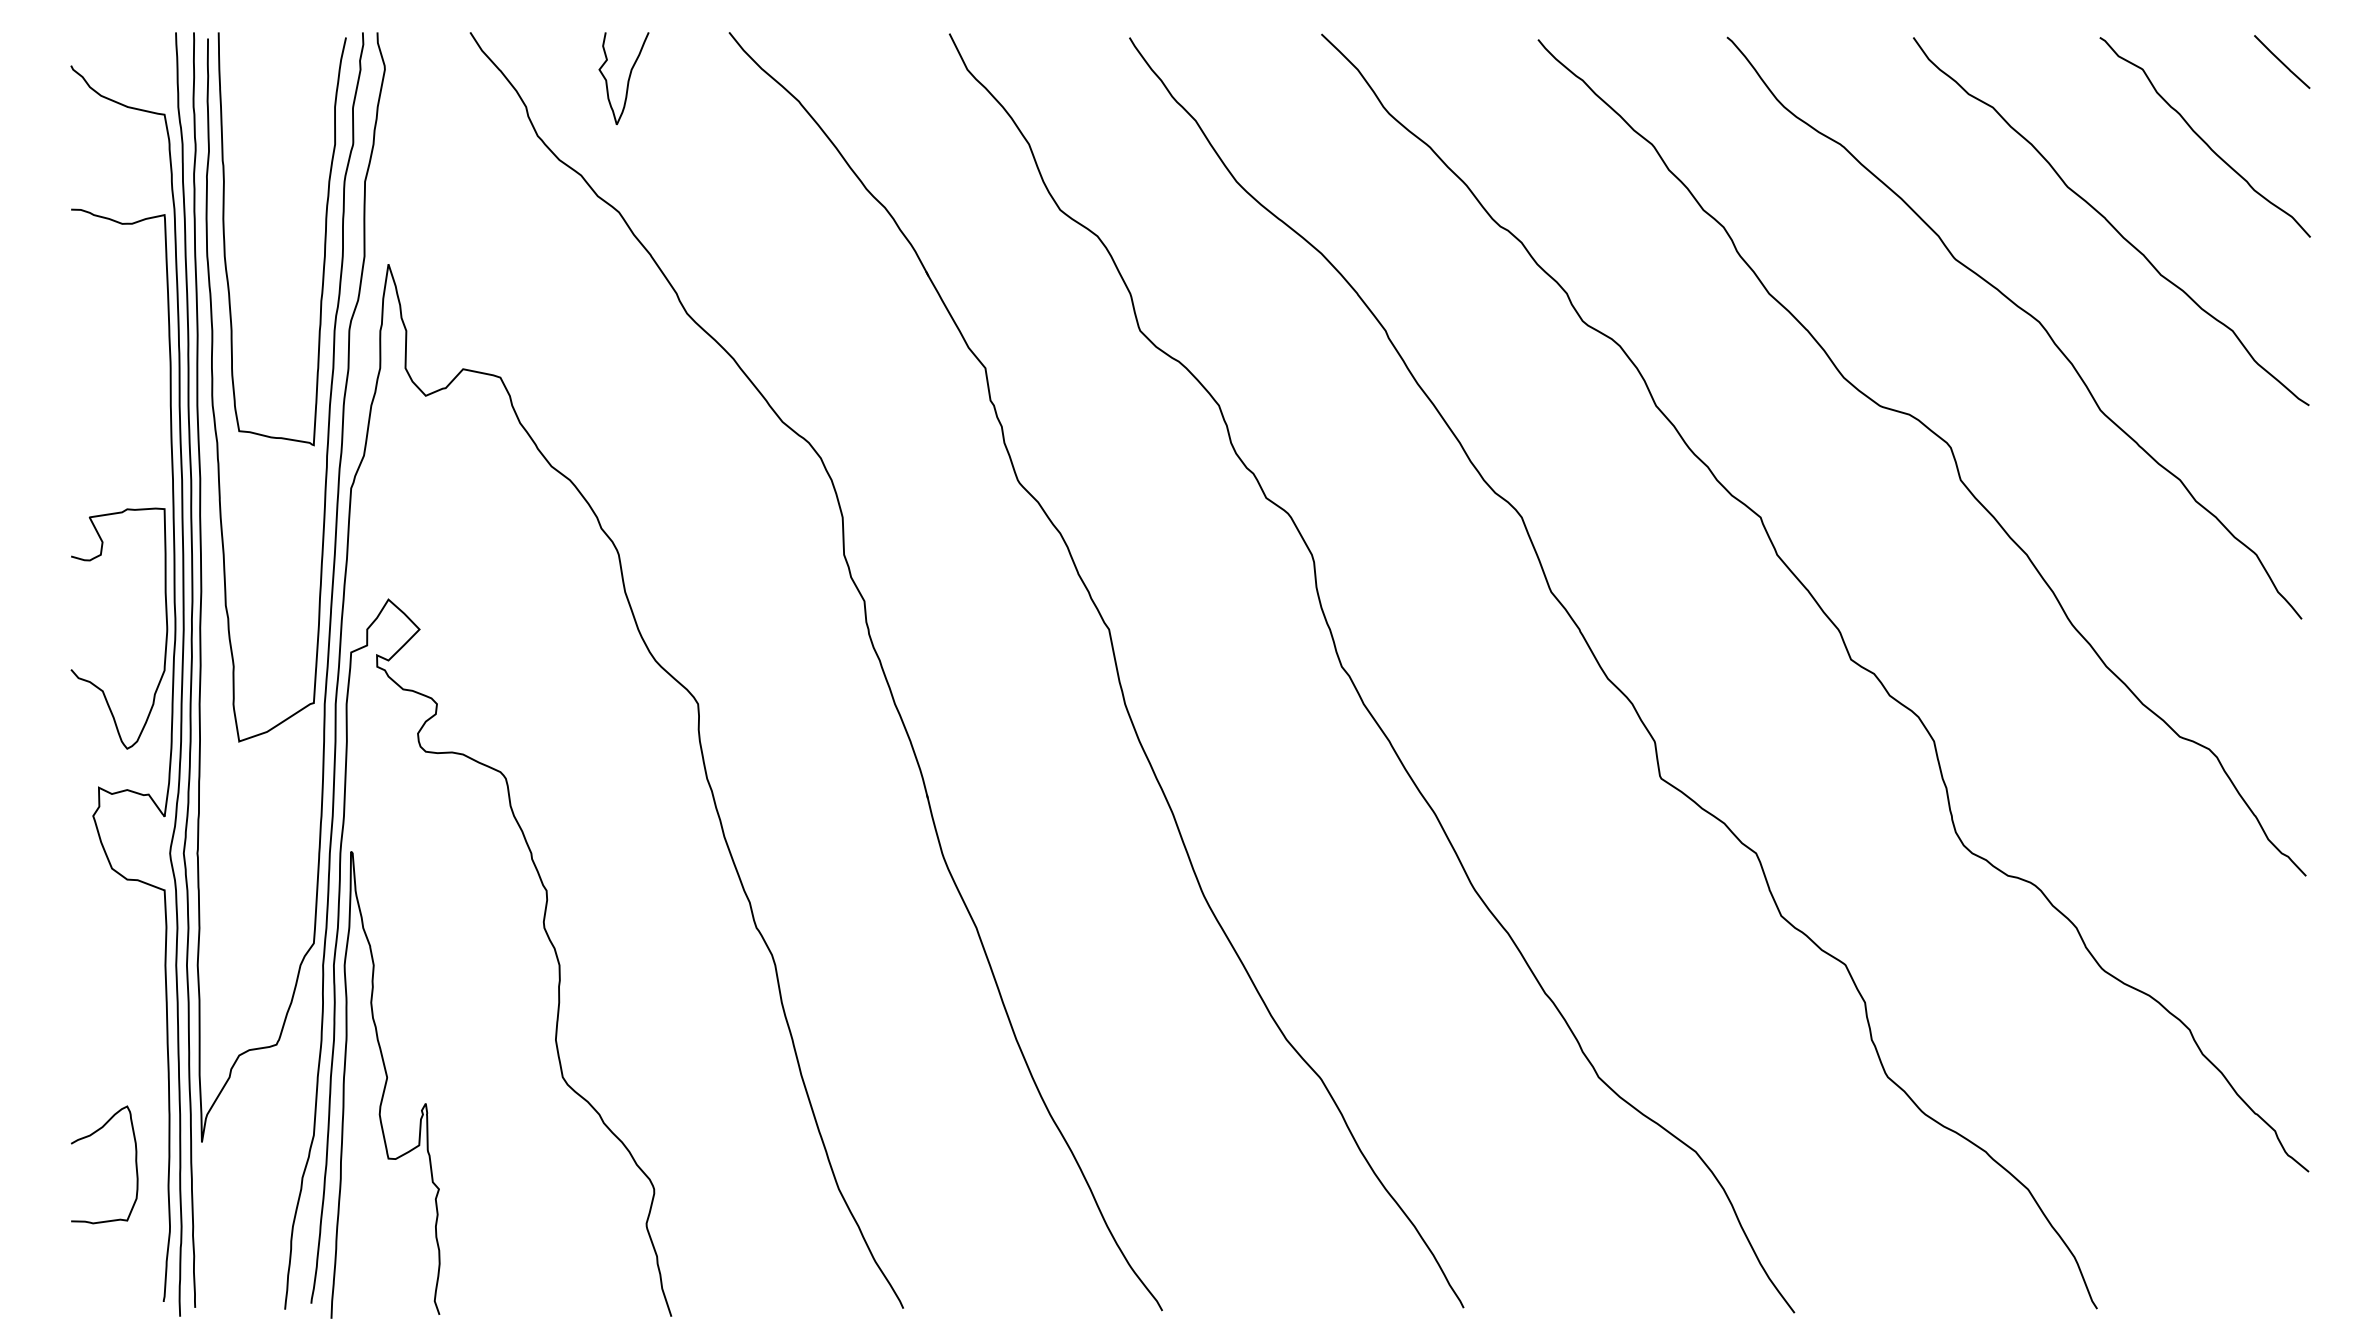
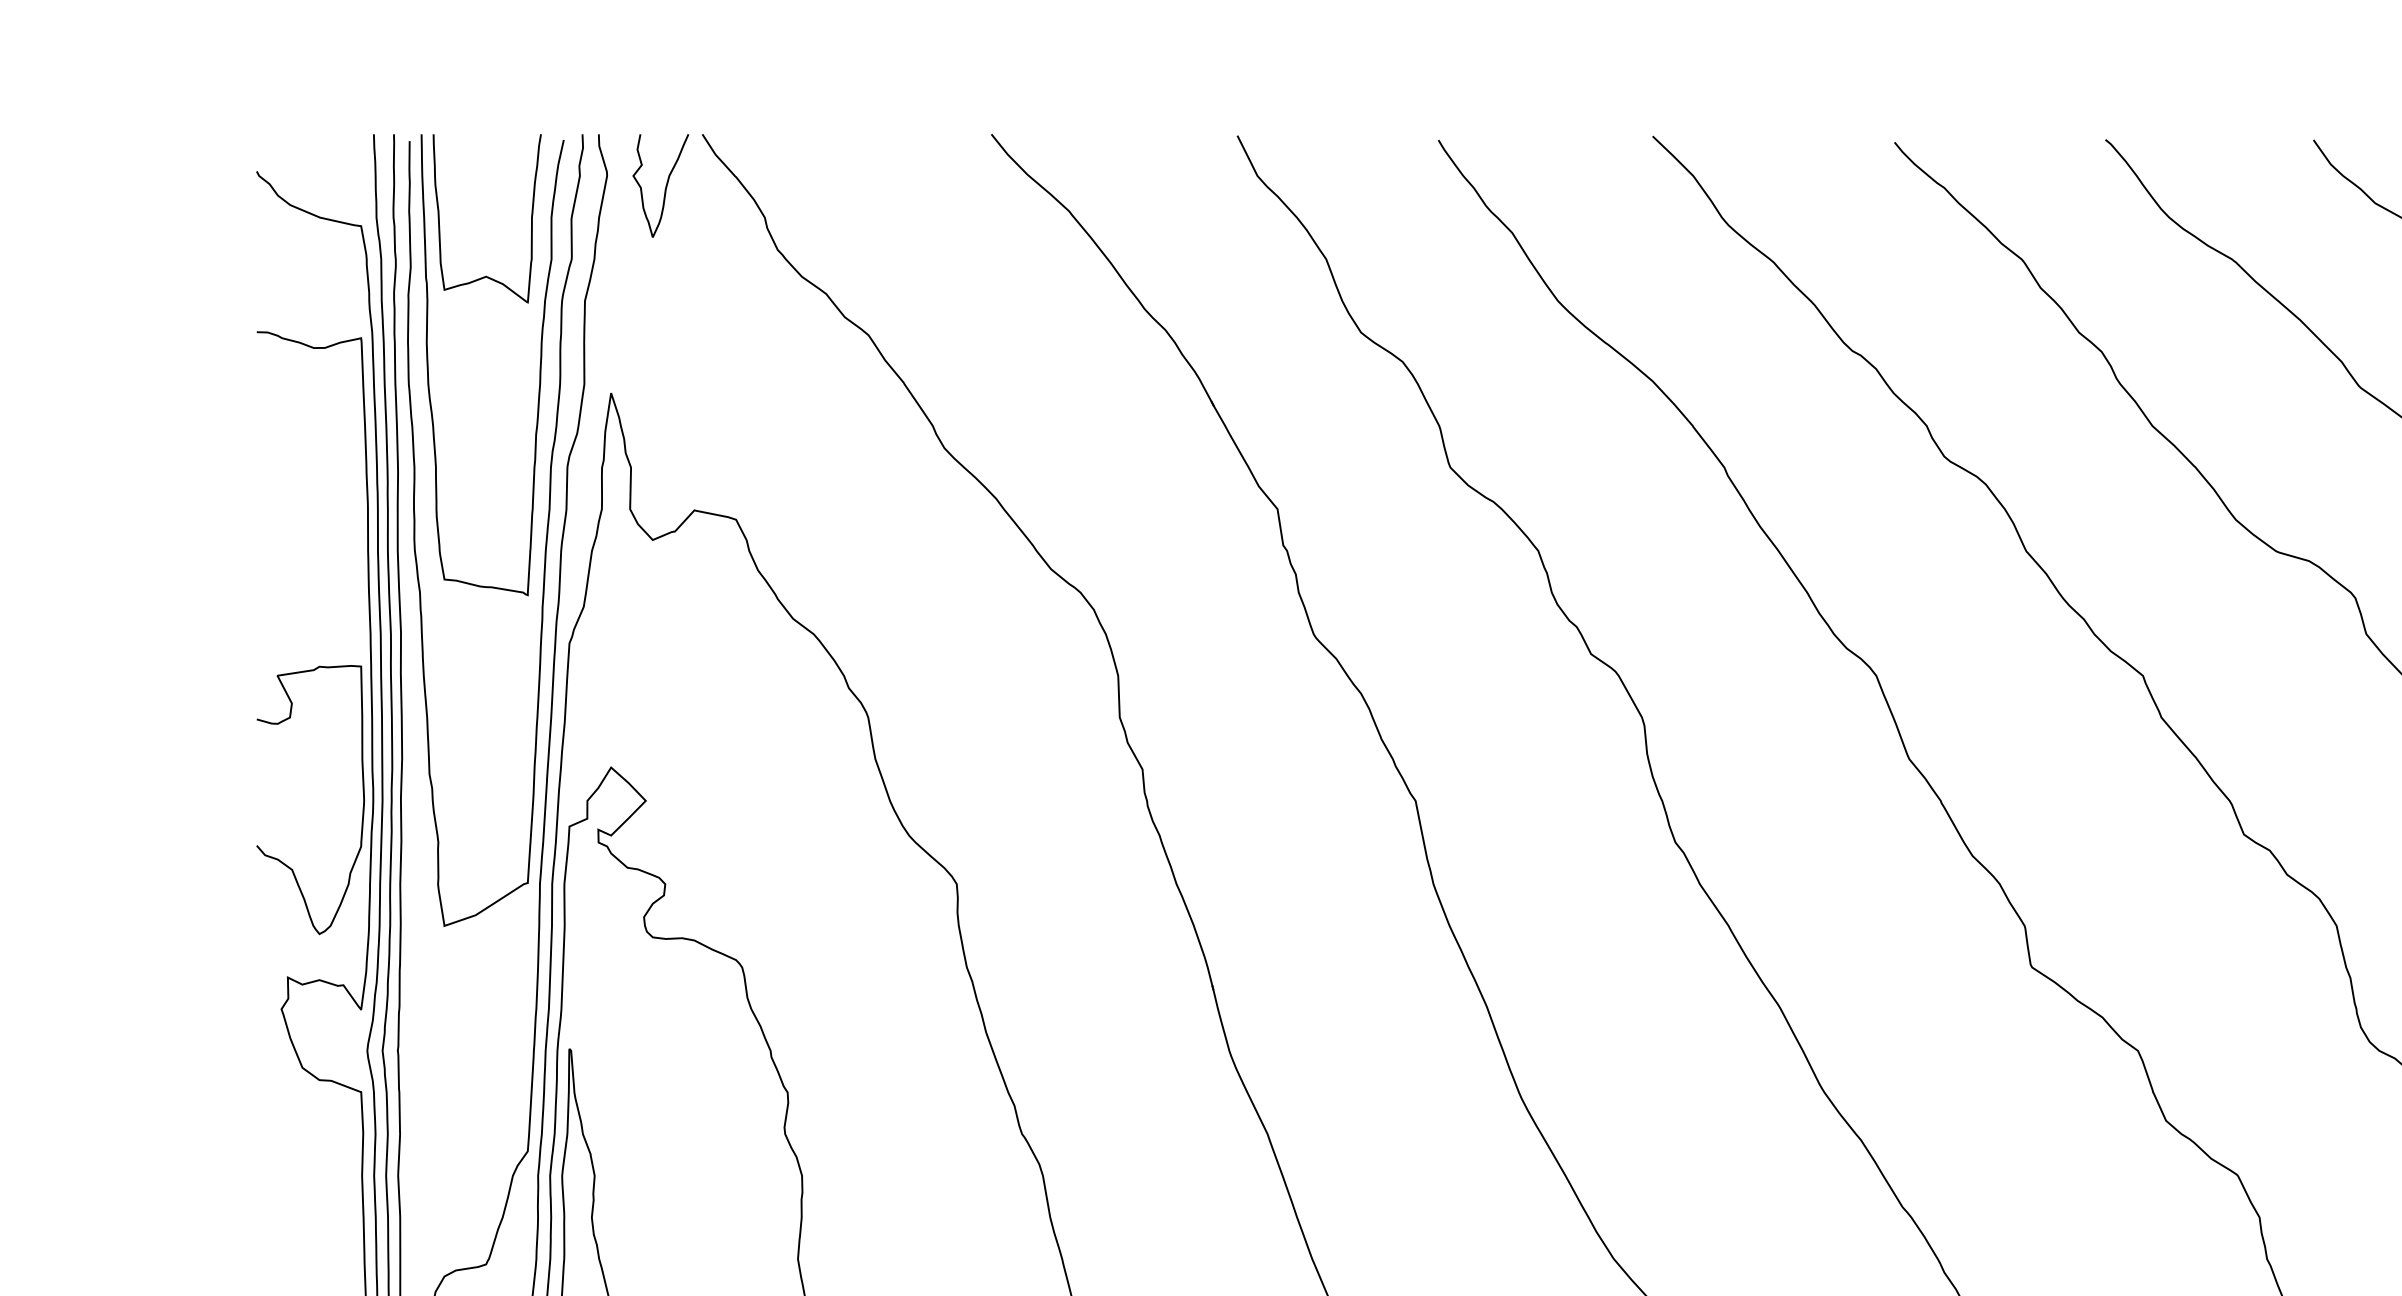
curve: (627, 80) -> (664, 188), moved
curve: (316, 108) -> (530, 219), added

